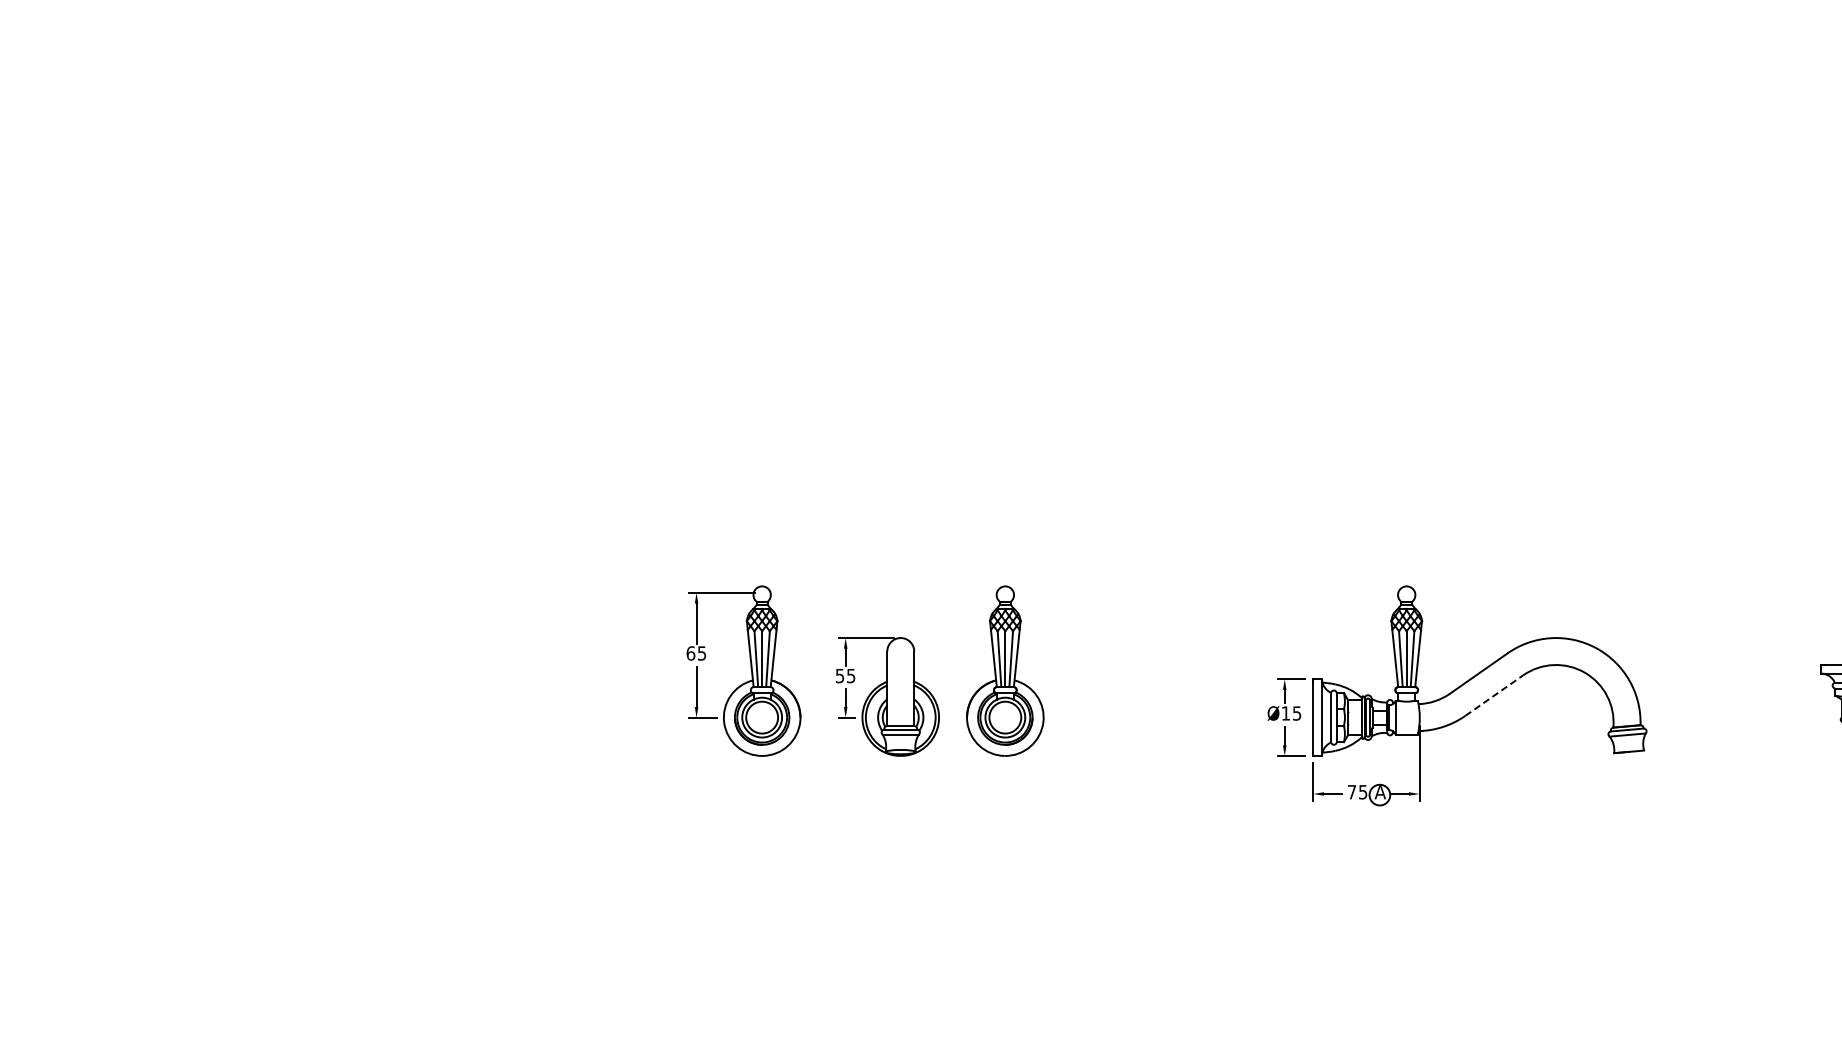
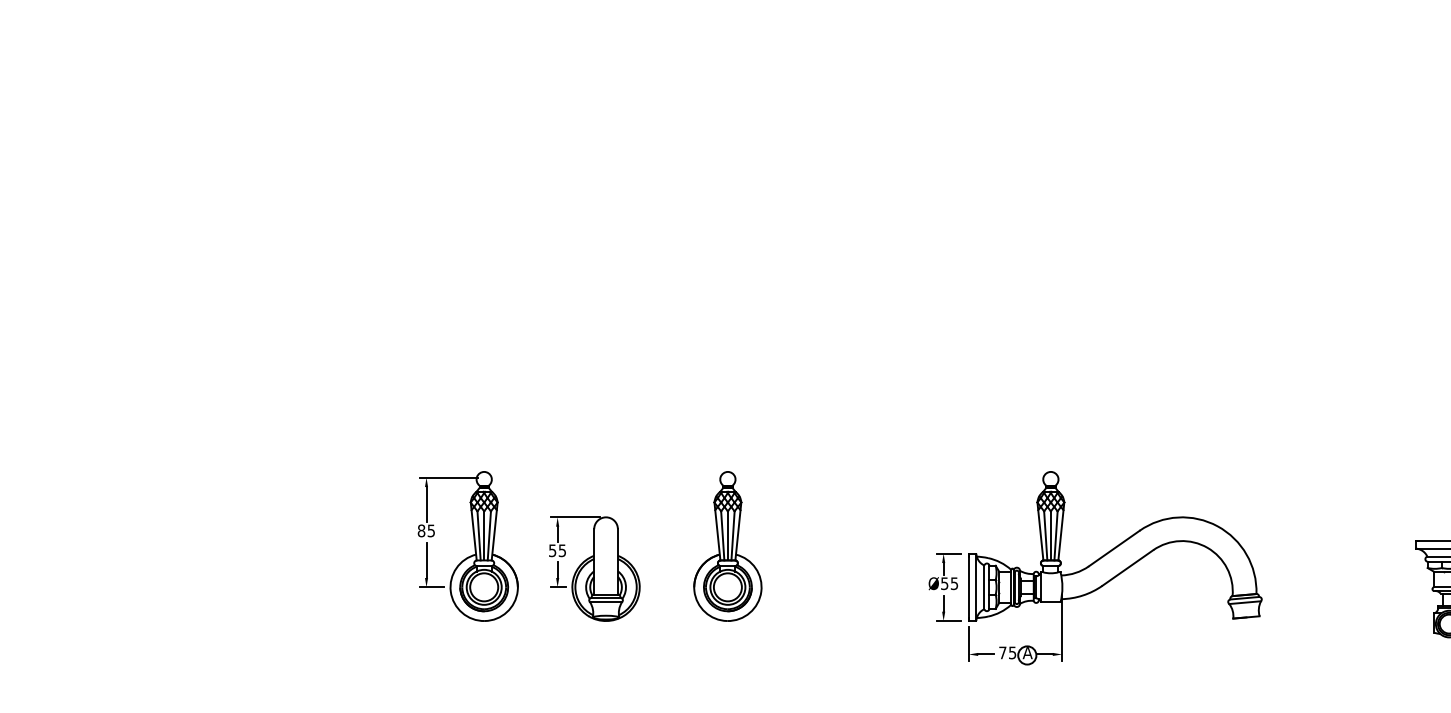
text: (690, 653) -> (421, 530), 65 -> 85
part: (1005, 670) -> (728, 545), moved
line: (1494, 695) -> (1128, 567), dashed -> solid
text: (1285, 713) -> (944, 583), Ø15 -> Ø55

